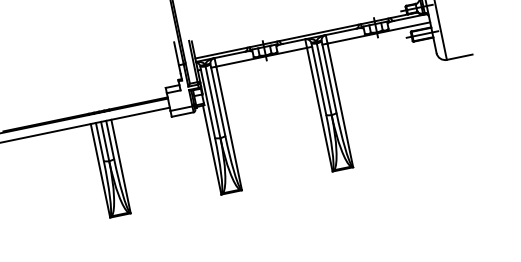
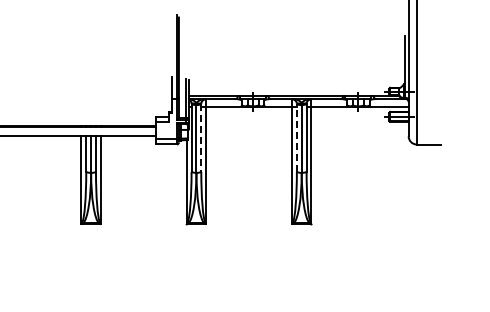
line: (318, 78) -> (296, 137), solid -> dashed
line: (218, 99) -> (201, 137), solid -> dashed

